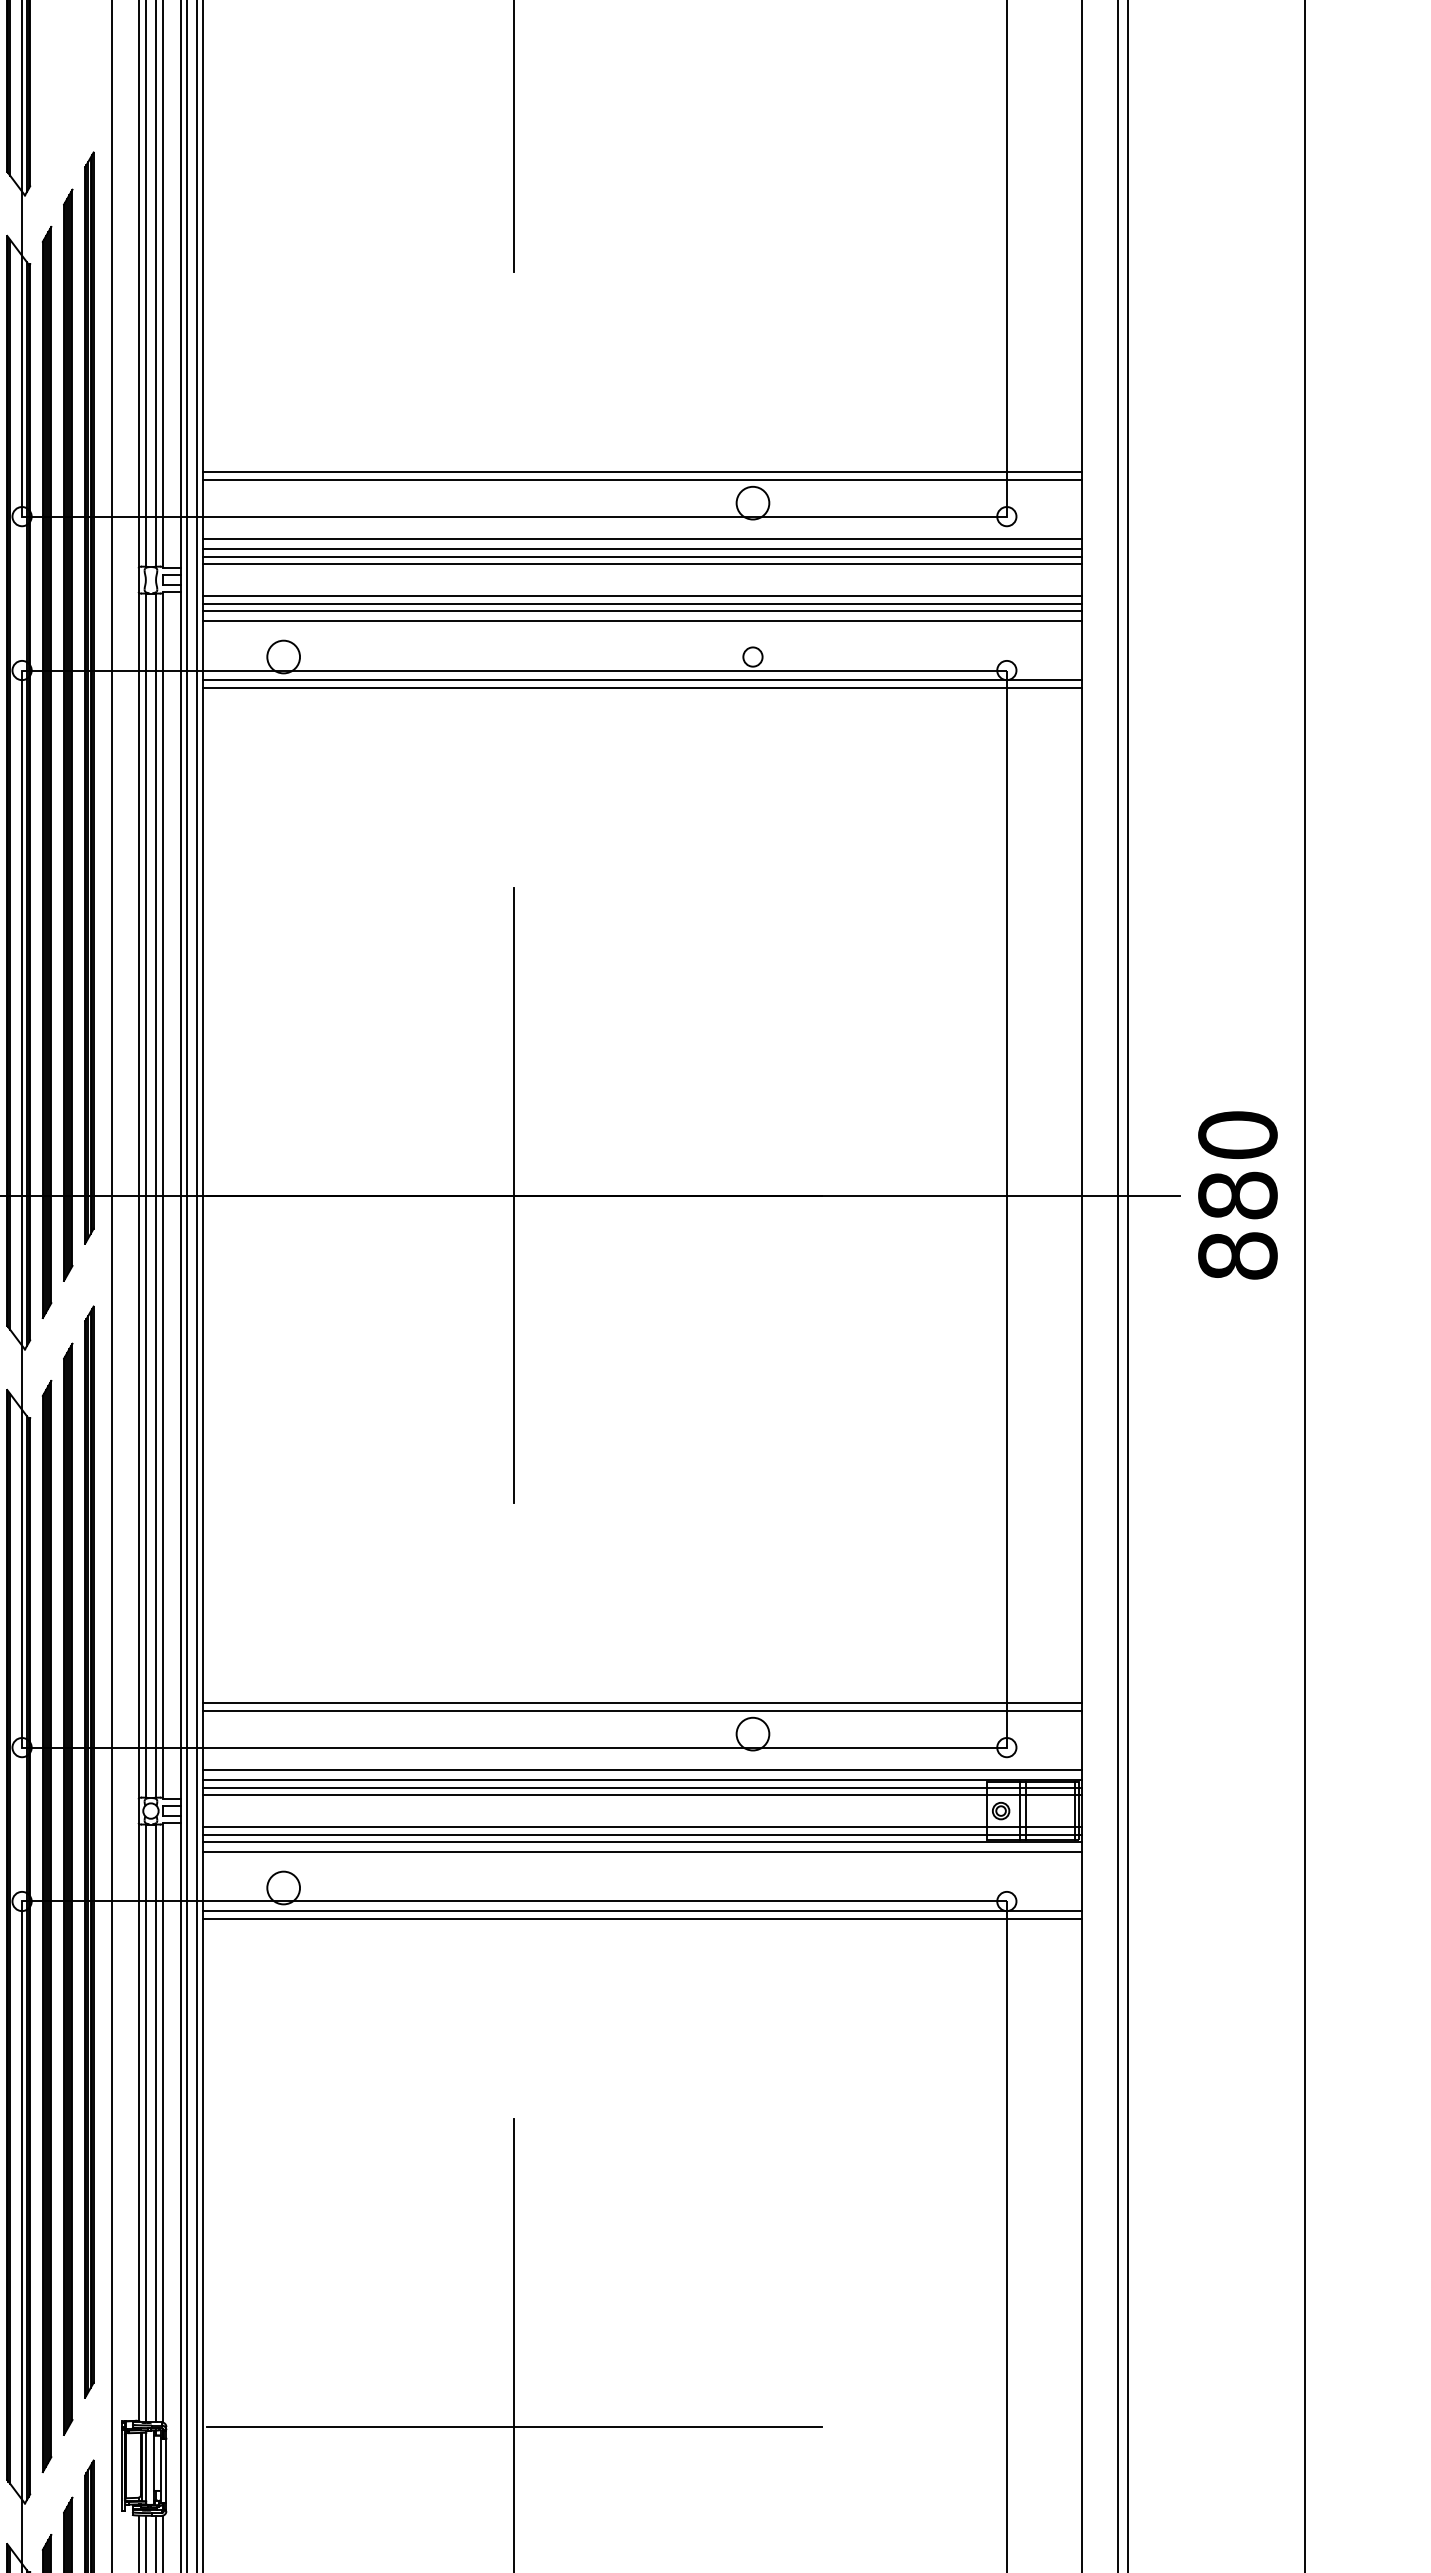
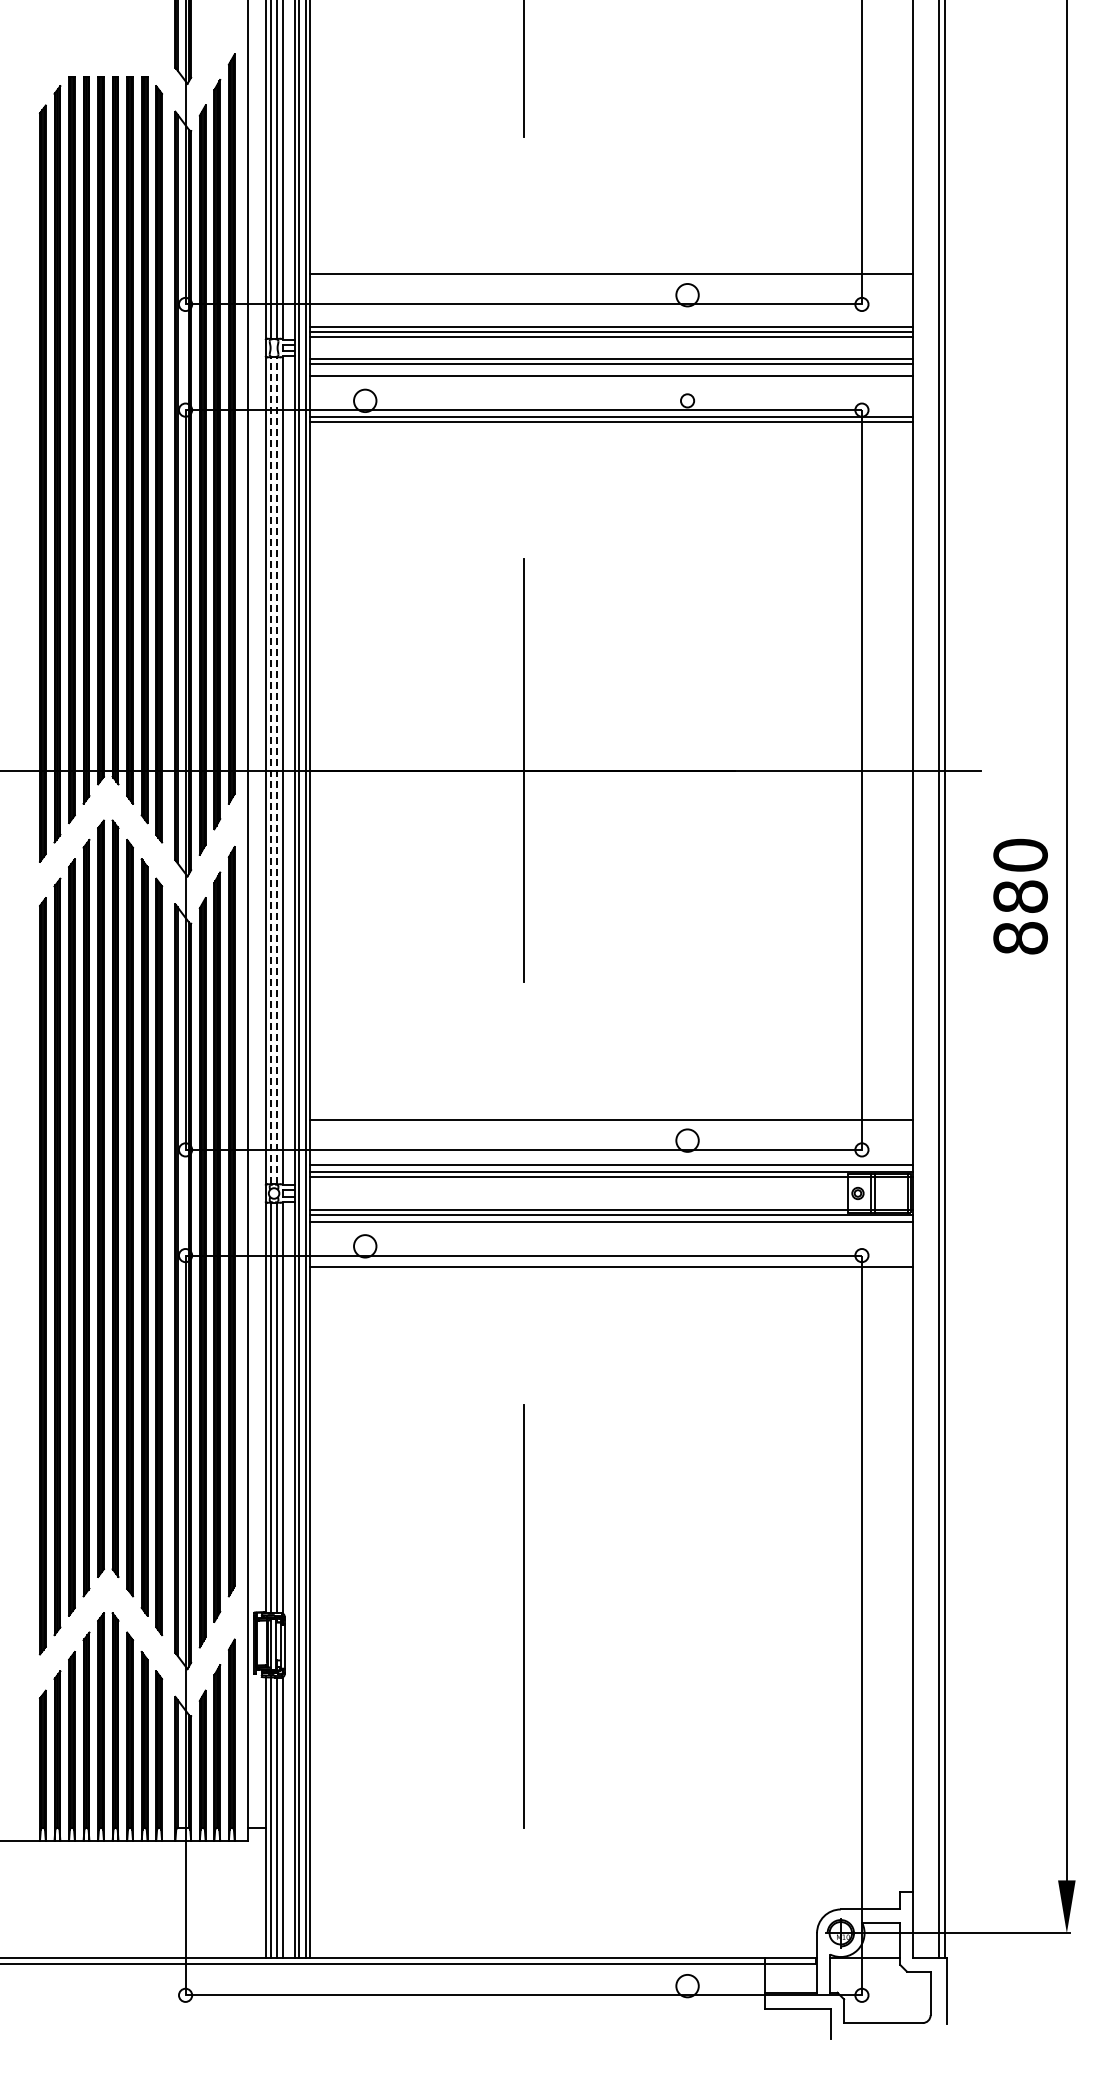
line: (642, 480) -> (611, 279), removed
line: (642, 538) -> (611, 319), removed
line: (642, 611) -> (611, 369), removed
line: (145, 1195) -> (270, 770), solid -> dashed
line: (155, 1195) -> (277, 770), solid -> dashed
text: (1237, 1195) -> (1020, 896), moved
line: (642, 1710) -> (611, 1124), removed
line: (642, 1795) -> (611, 1182), removed
line: (642, 1827) -> (611, 1204), removed
line: (642, 1911) -> (611, 1262), removed
line: (514, 2426) -> (523, 1616), removed

